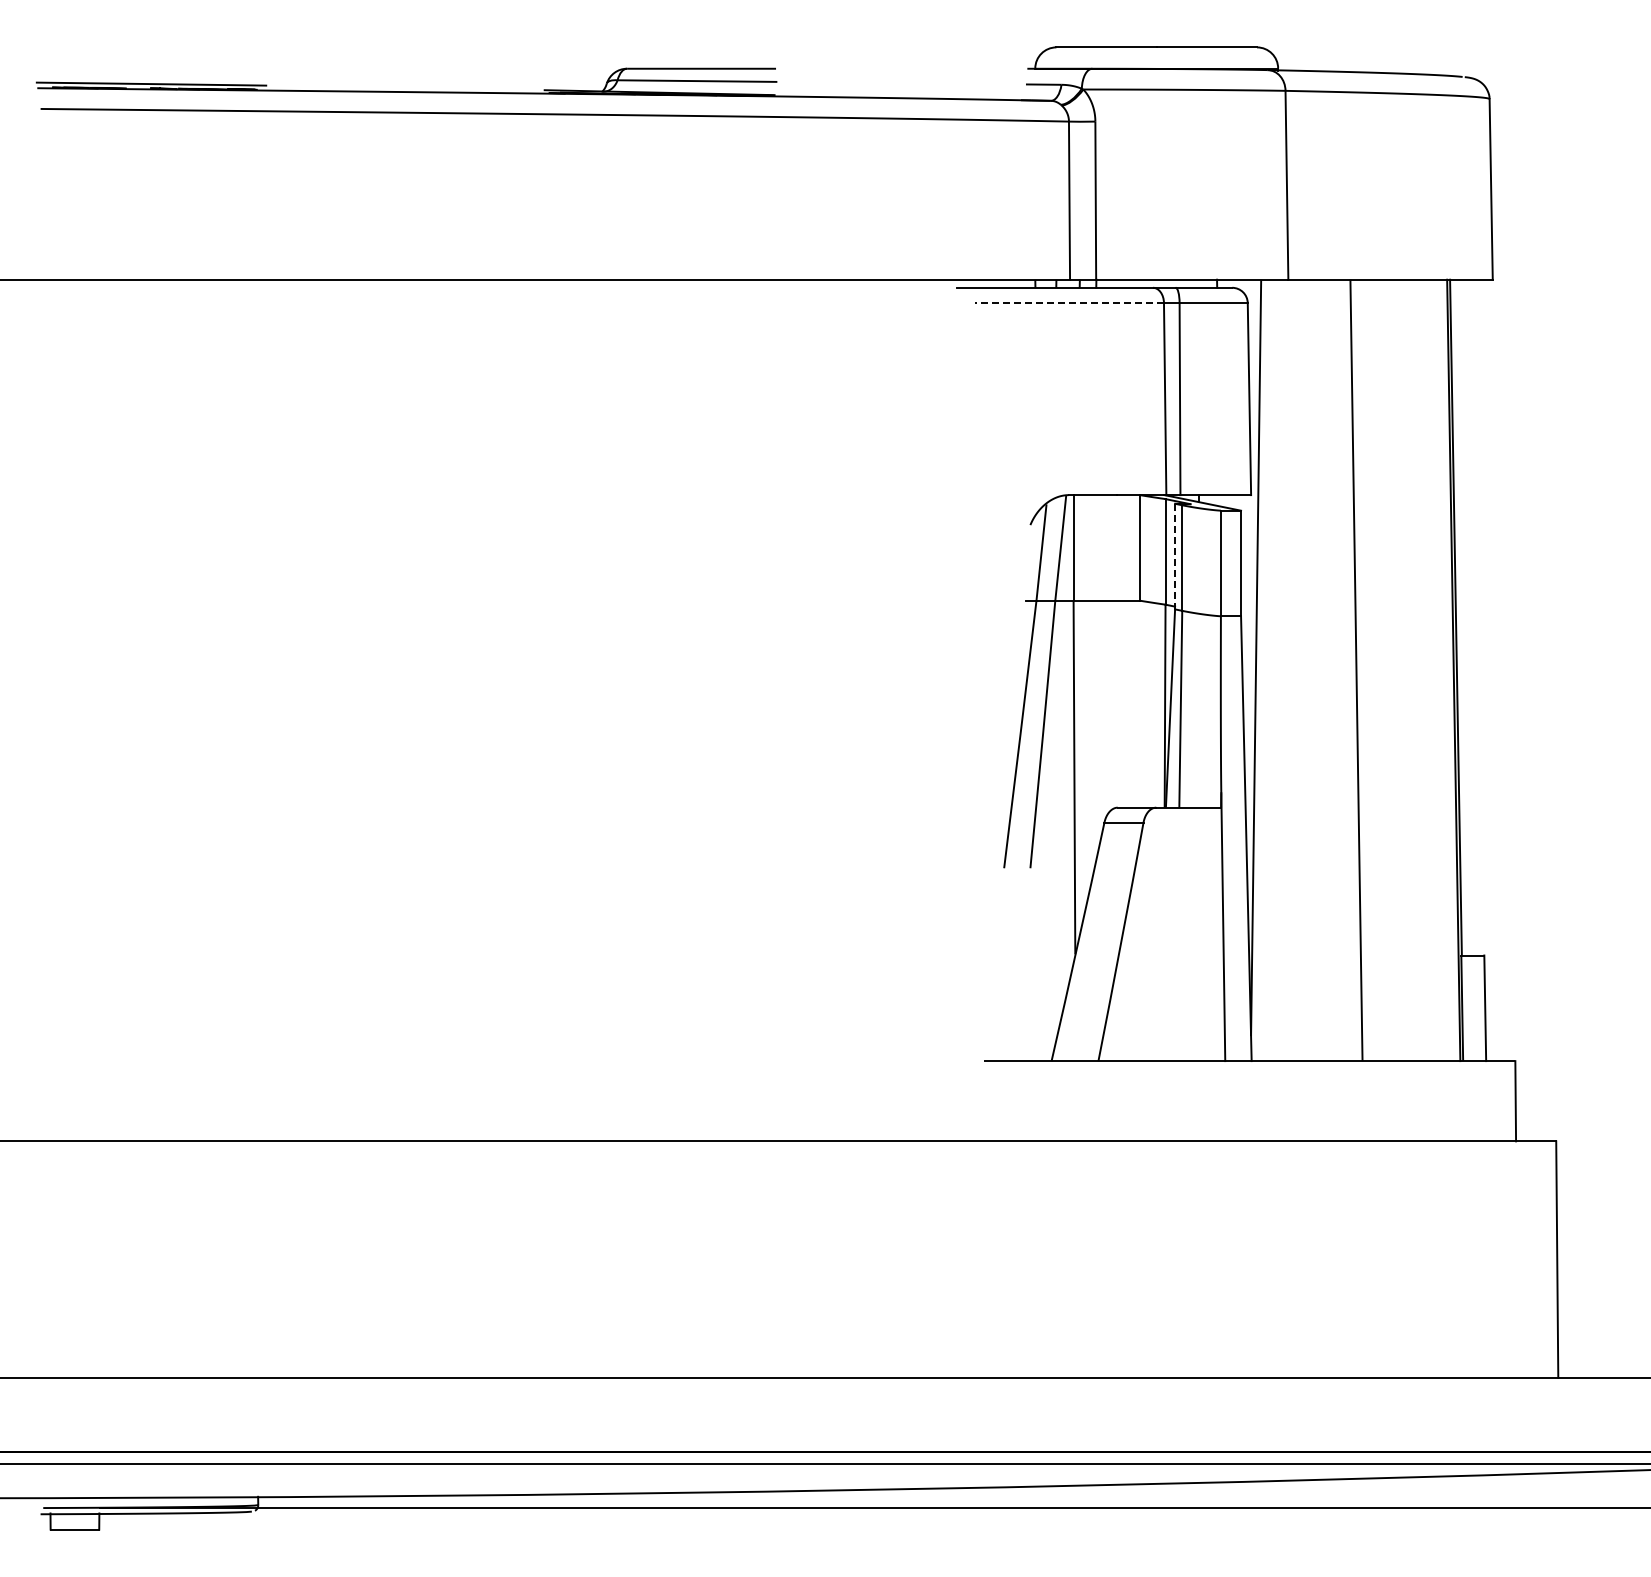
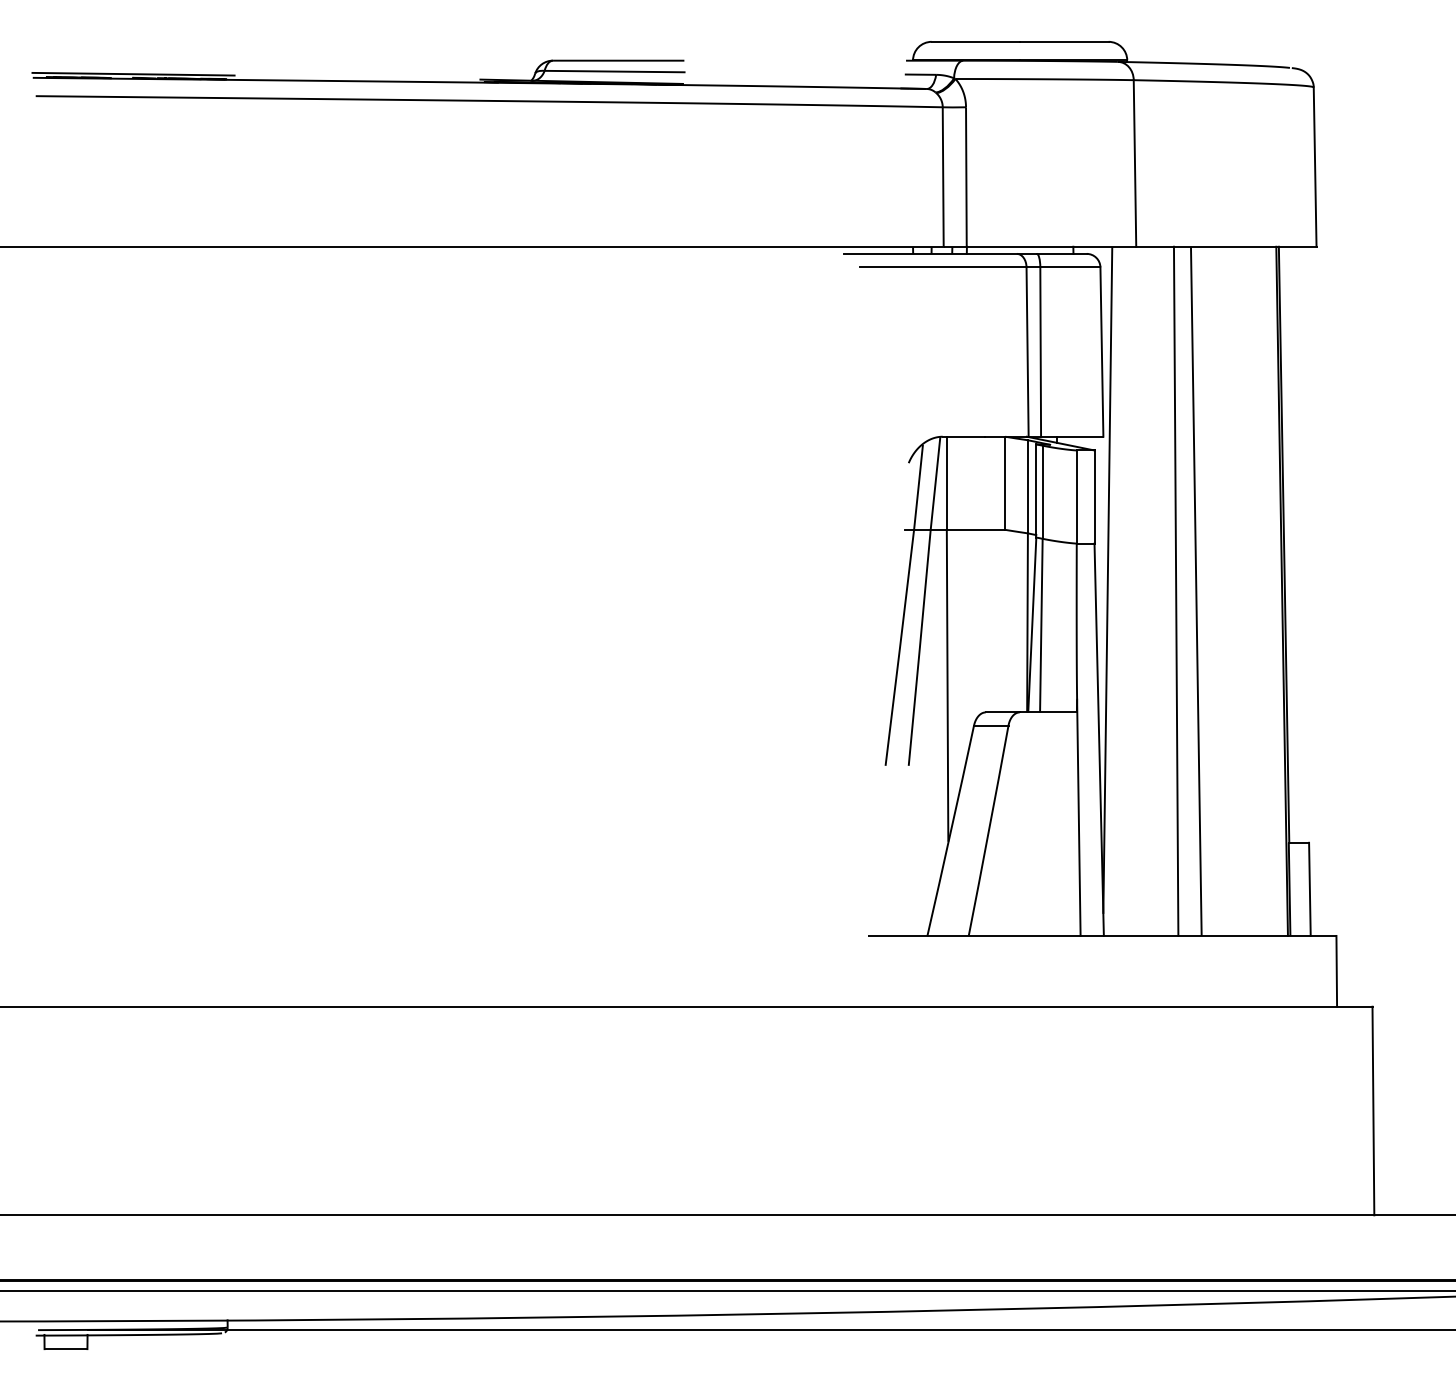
line: (1069, 303) -> (943, 267), dashed -> solid
line: (1175, 556) -> (1036, 490), dashed -> solid
line: (1333, 670) -> (1176, 591), added

